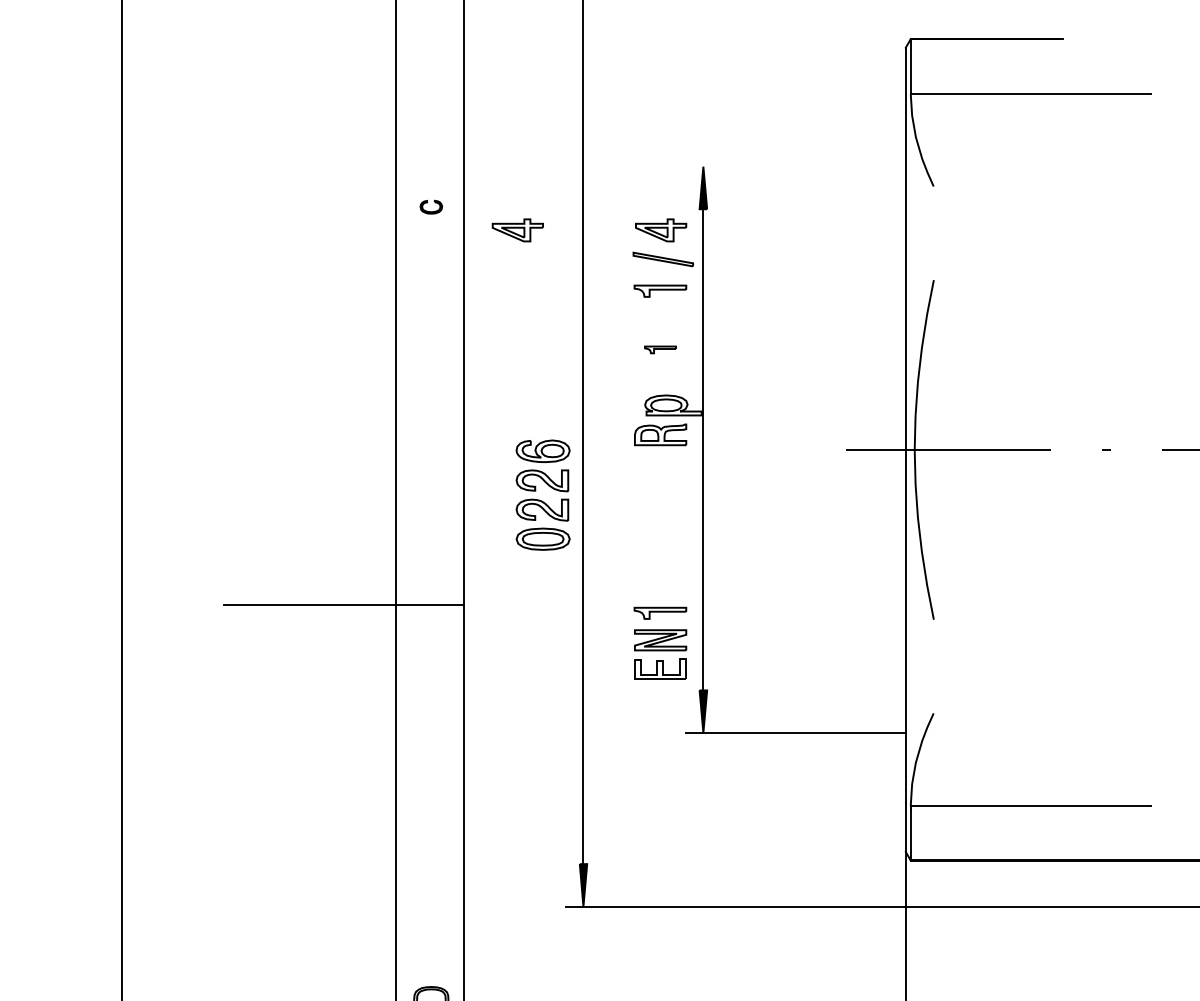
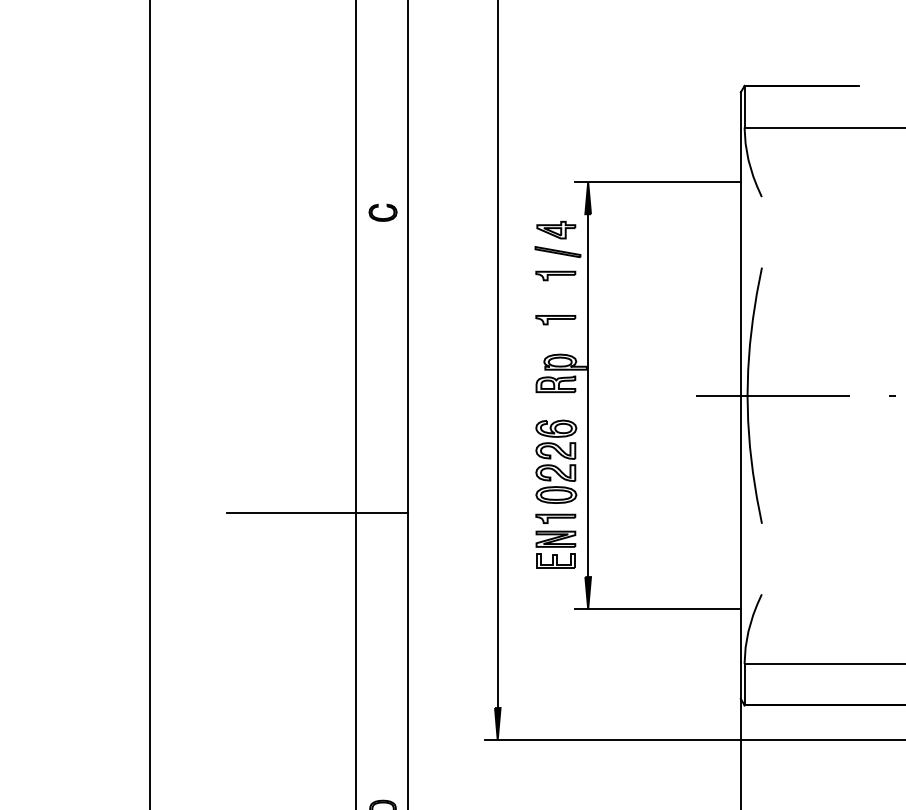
line: (795, 167) -> (657, 182), added
part: (430, 206) -> (382, 212), size x1.67
part: (518, 229) -> (448, 229), removed
part: (660, 350) -> (555, 320), size x1.67
part: (543, 494) -> (556, 461), moved

